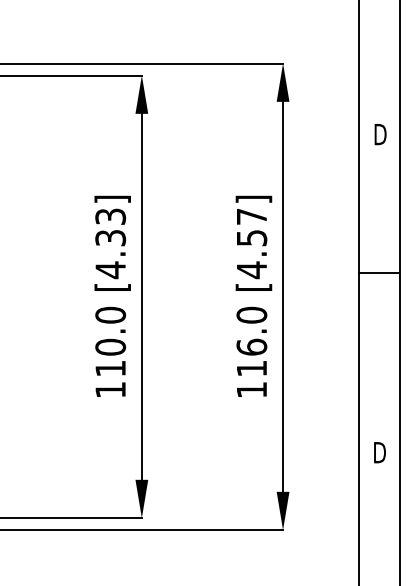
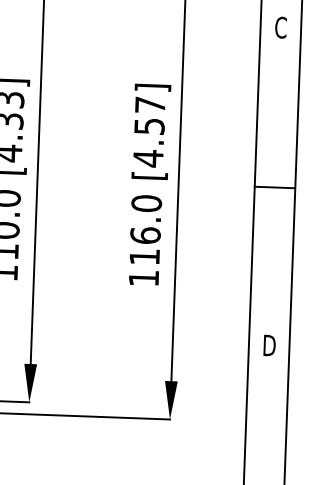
text: (379, 134) -> (280, 27), D -> C
line: (379, 273) -> (274, 187), moved

